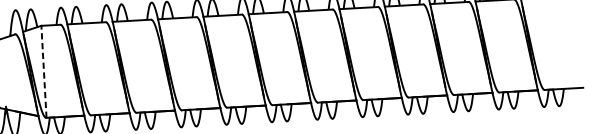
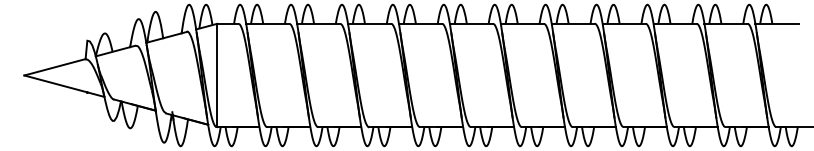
line: (44, 71) -> (217, 75), dashed -> solid

